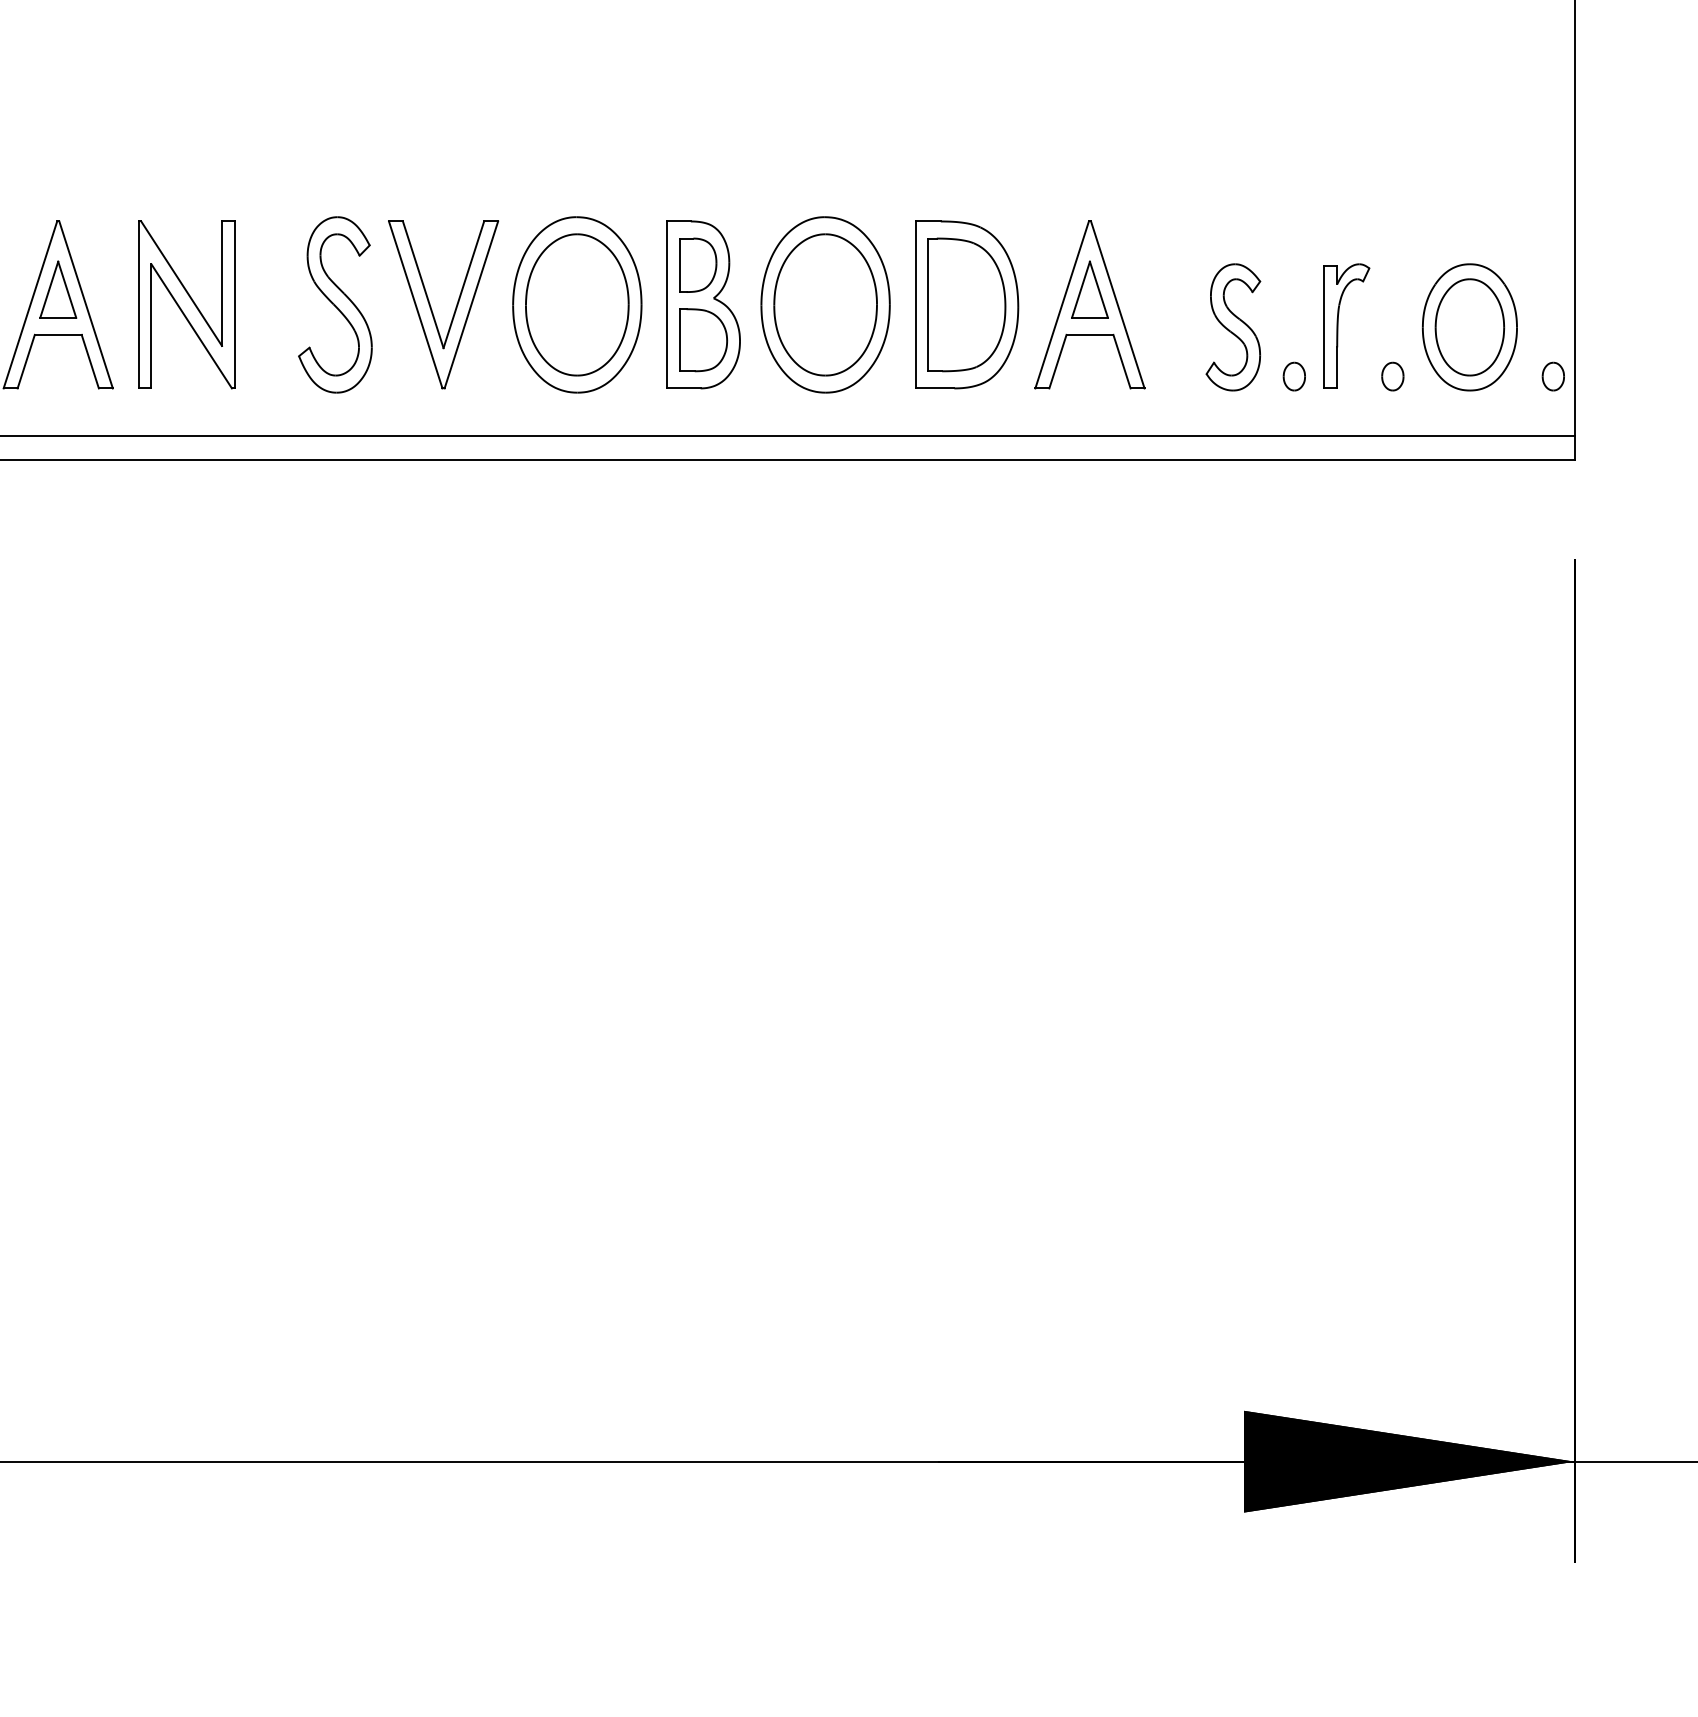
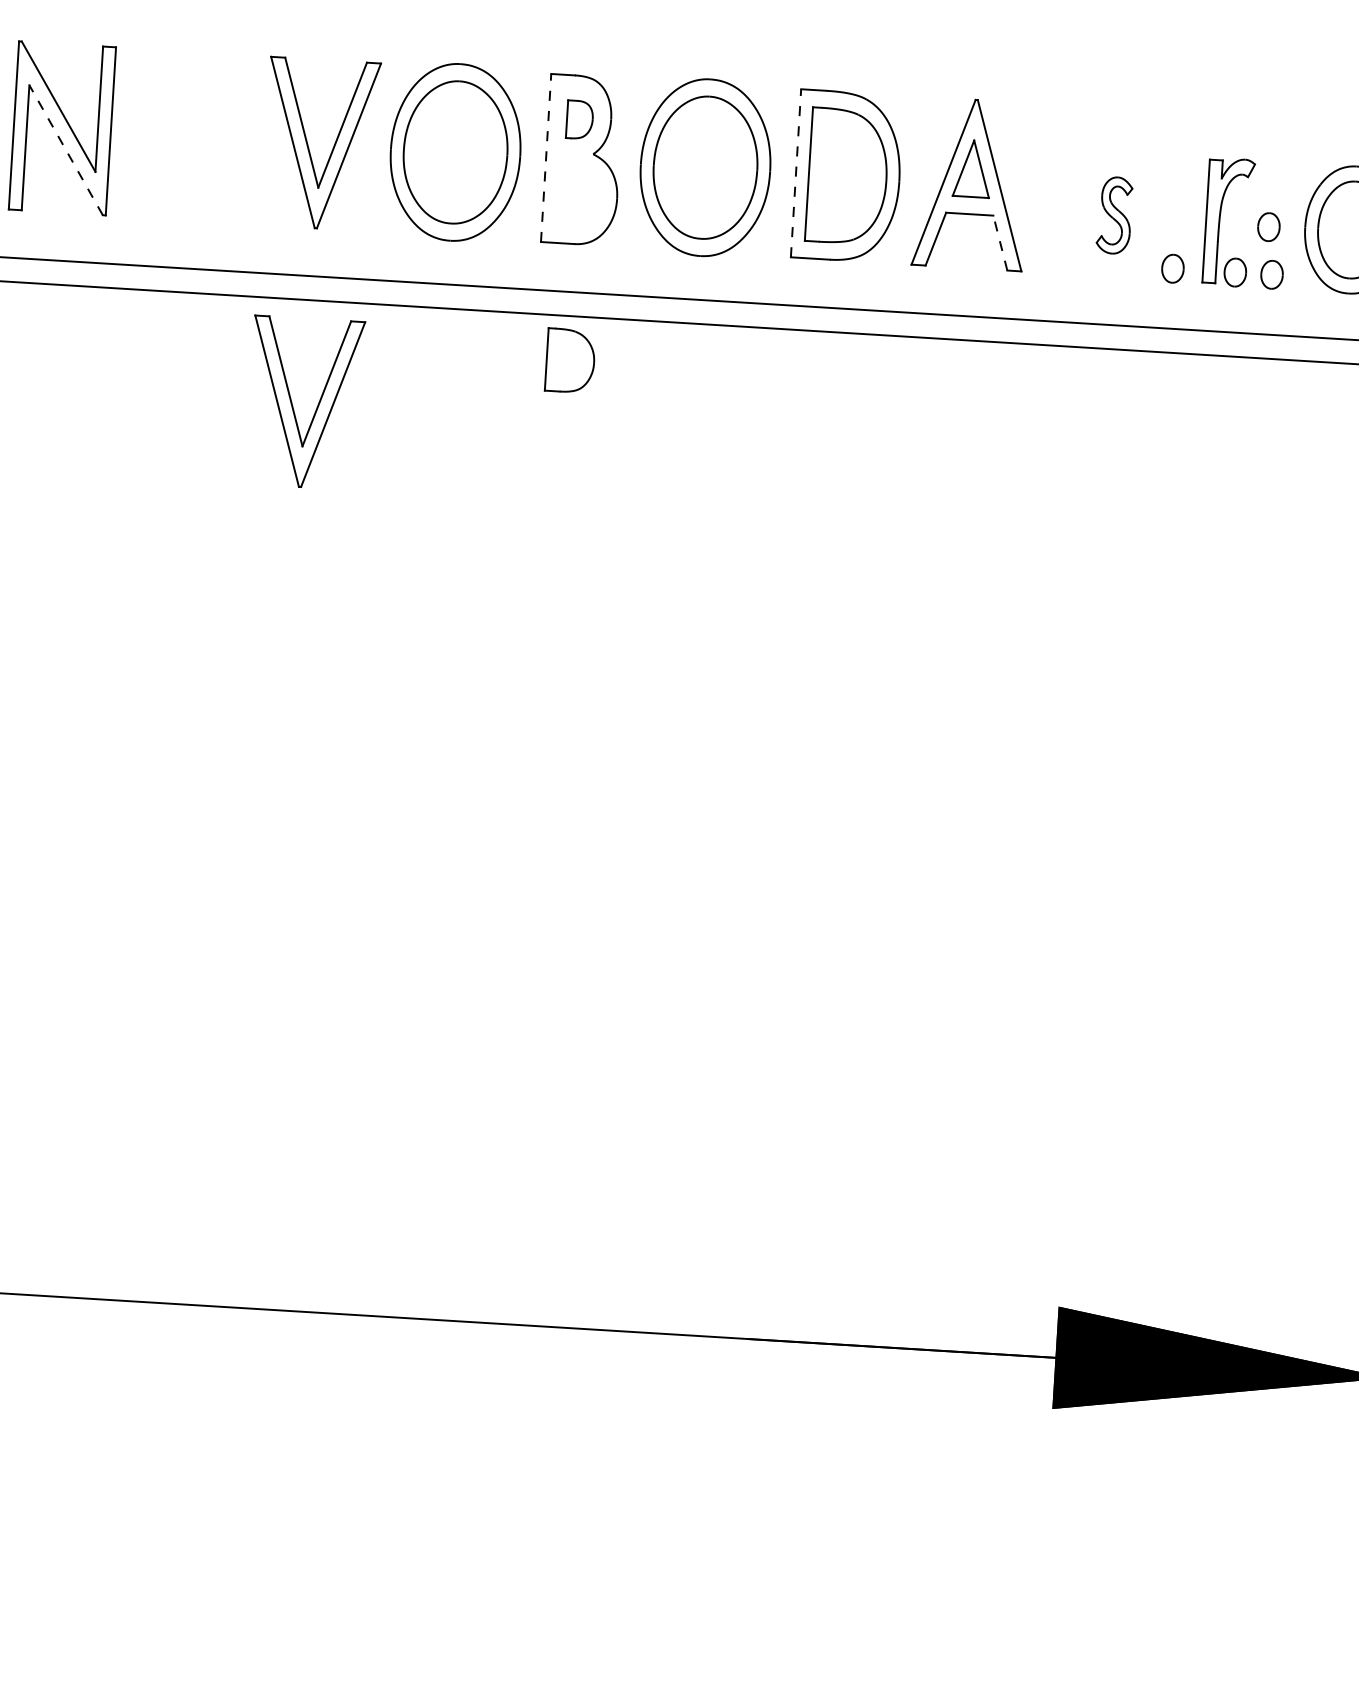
part: (698, 264) -> (580, 119), size x0.7
part: (335, 304) -> (212, 137), removed
line: (667, 304) -> (546, 157), solid -> dashed
line: (915, 304) -> (796, 172), solid -> dashed
line: (191, 325) -> (66, 149), solid -> dashed
part: (1233, 327) -> (1114, 215), size x0.6
part: (1386, 329) -> (1268, 227), added
part: (703, 340) -> (570, 361), moved
line: (1121, 361) -> (999, 242), solid -> dashed
part: (1355, 376) -> (1234, 272), added
part: (432, 566) -> (293, 406), added

